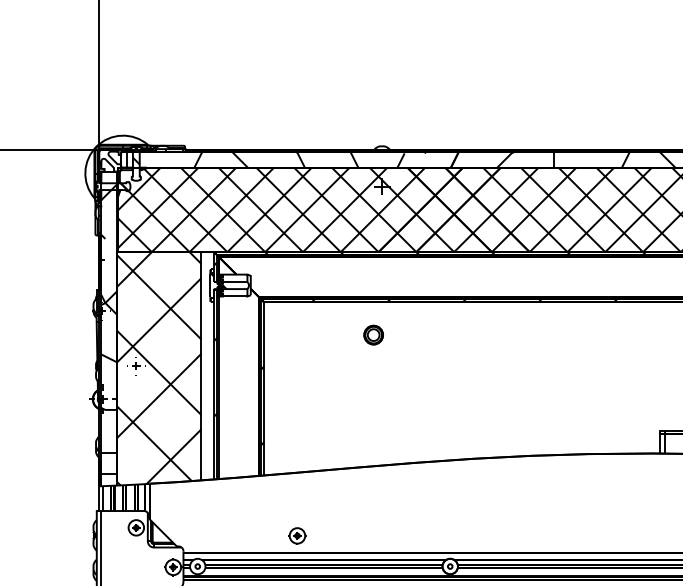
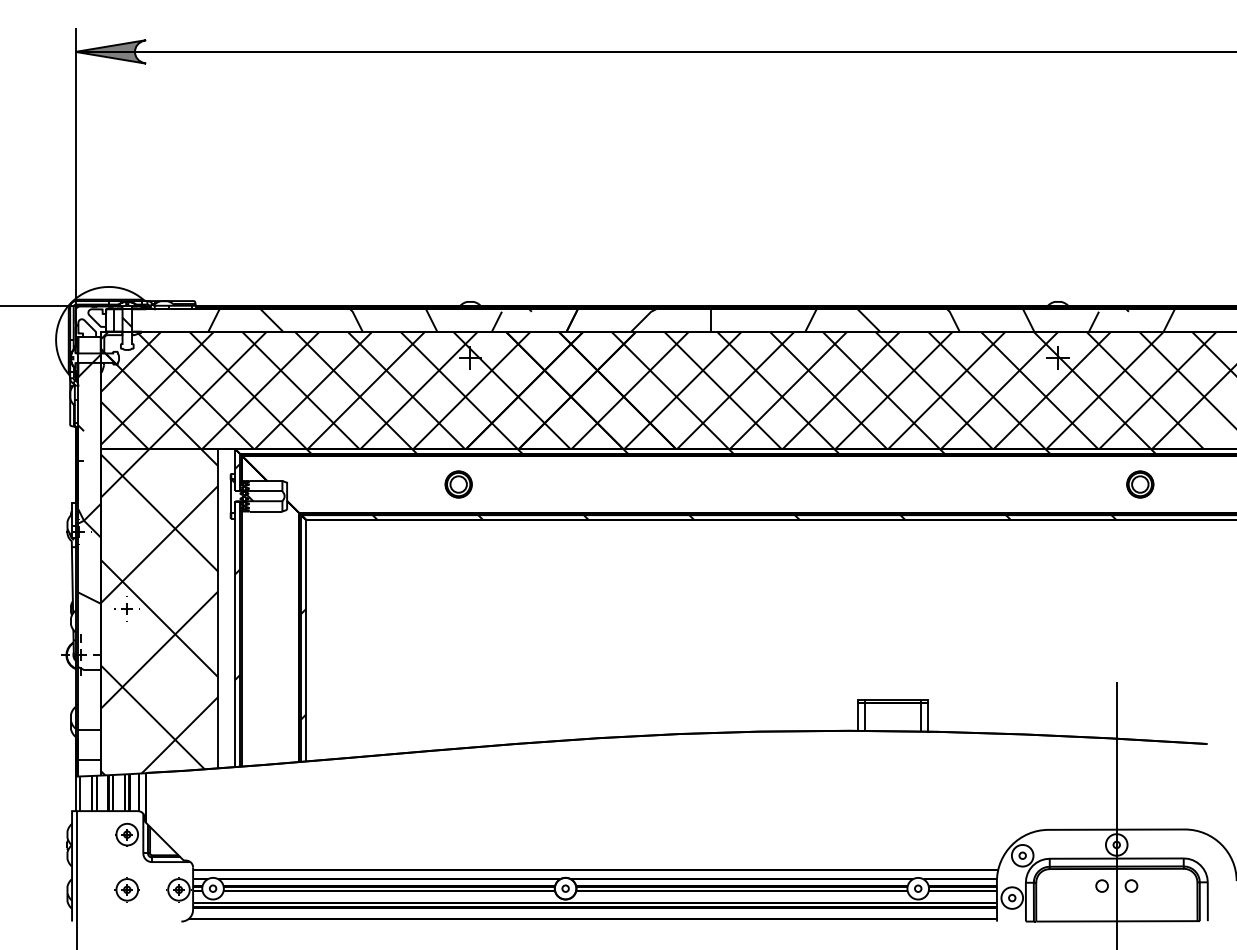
part: (373, 335) -> (458, 484), moved
part: (296, 535) -> (126, 889), moved

